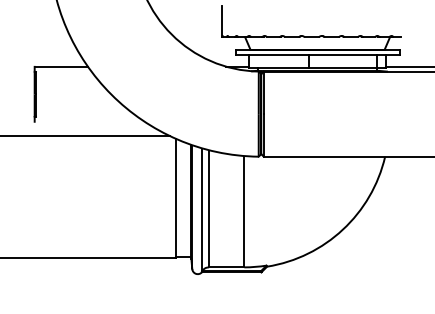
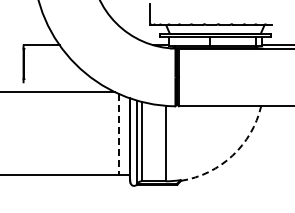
line: (176, 198) -> (119, 134), solid -> dashed
arc: (342, 229) -> (232, 155), solid -> dashed

